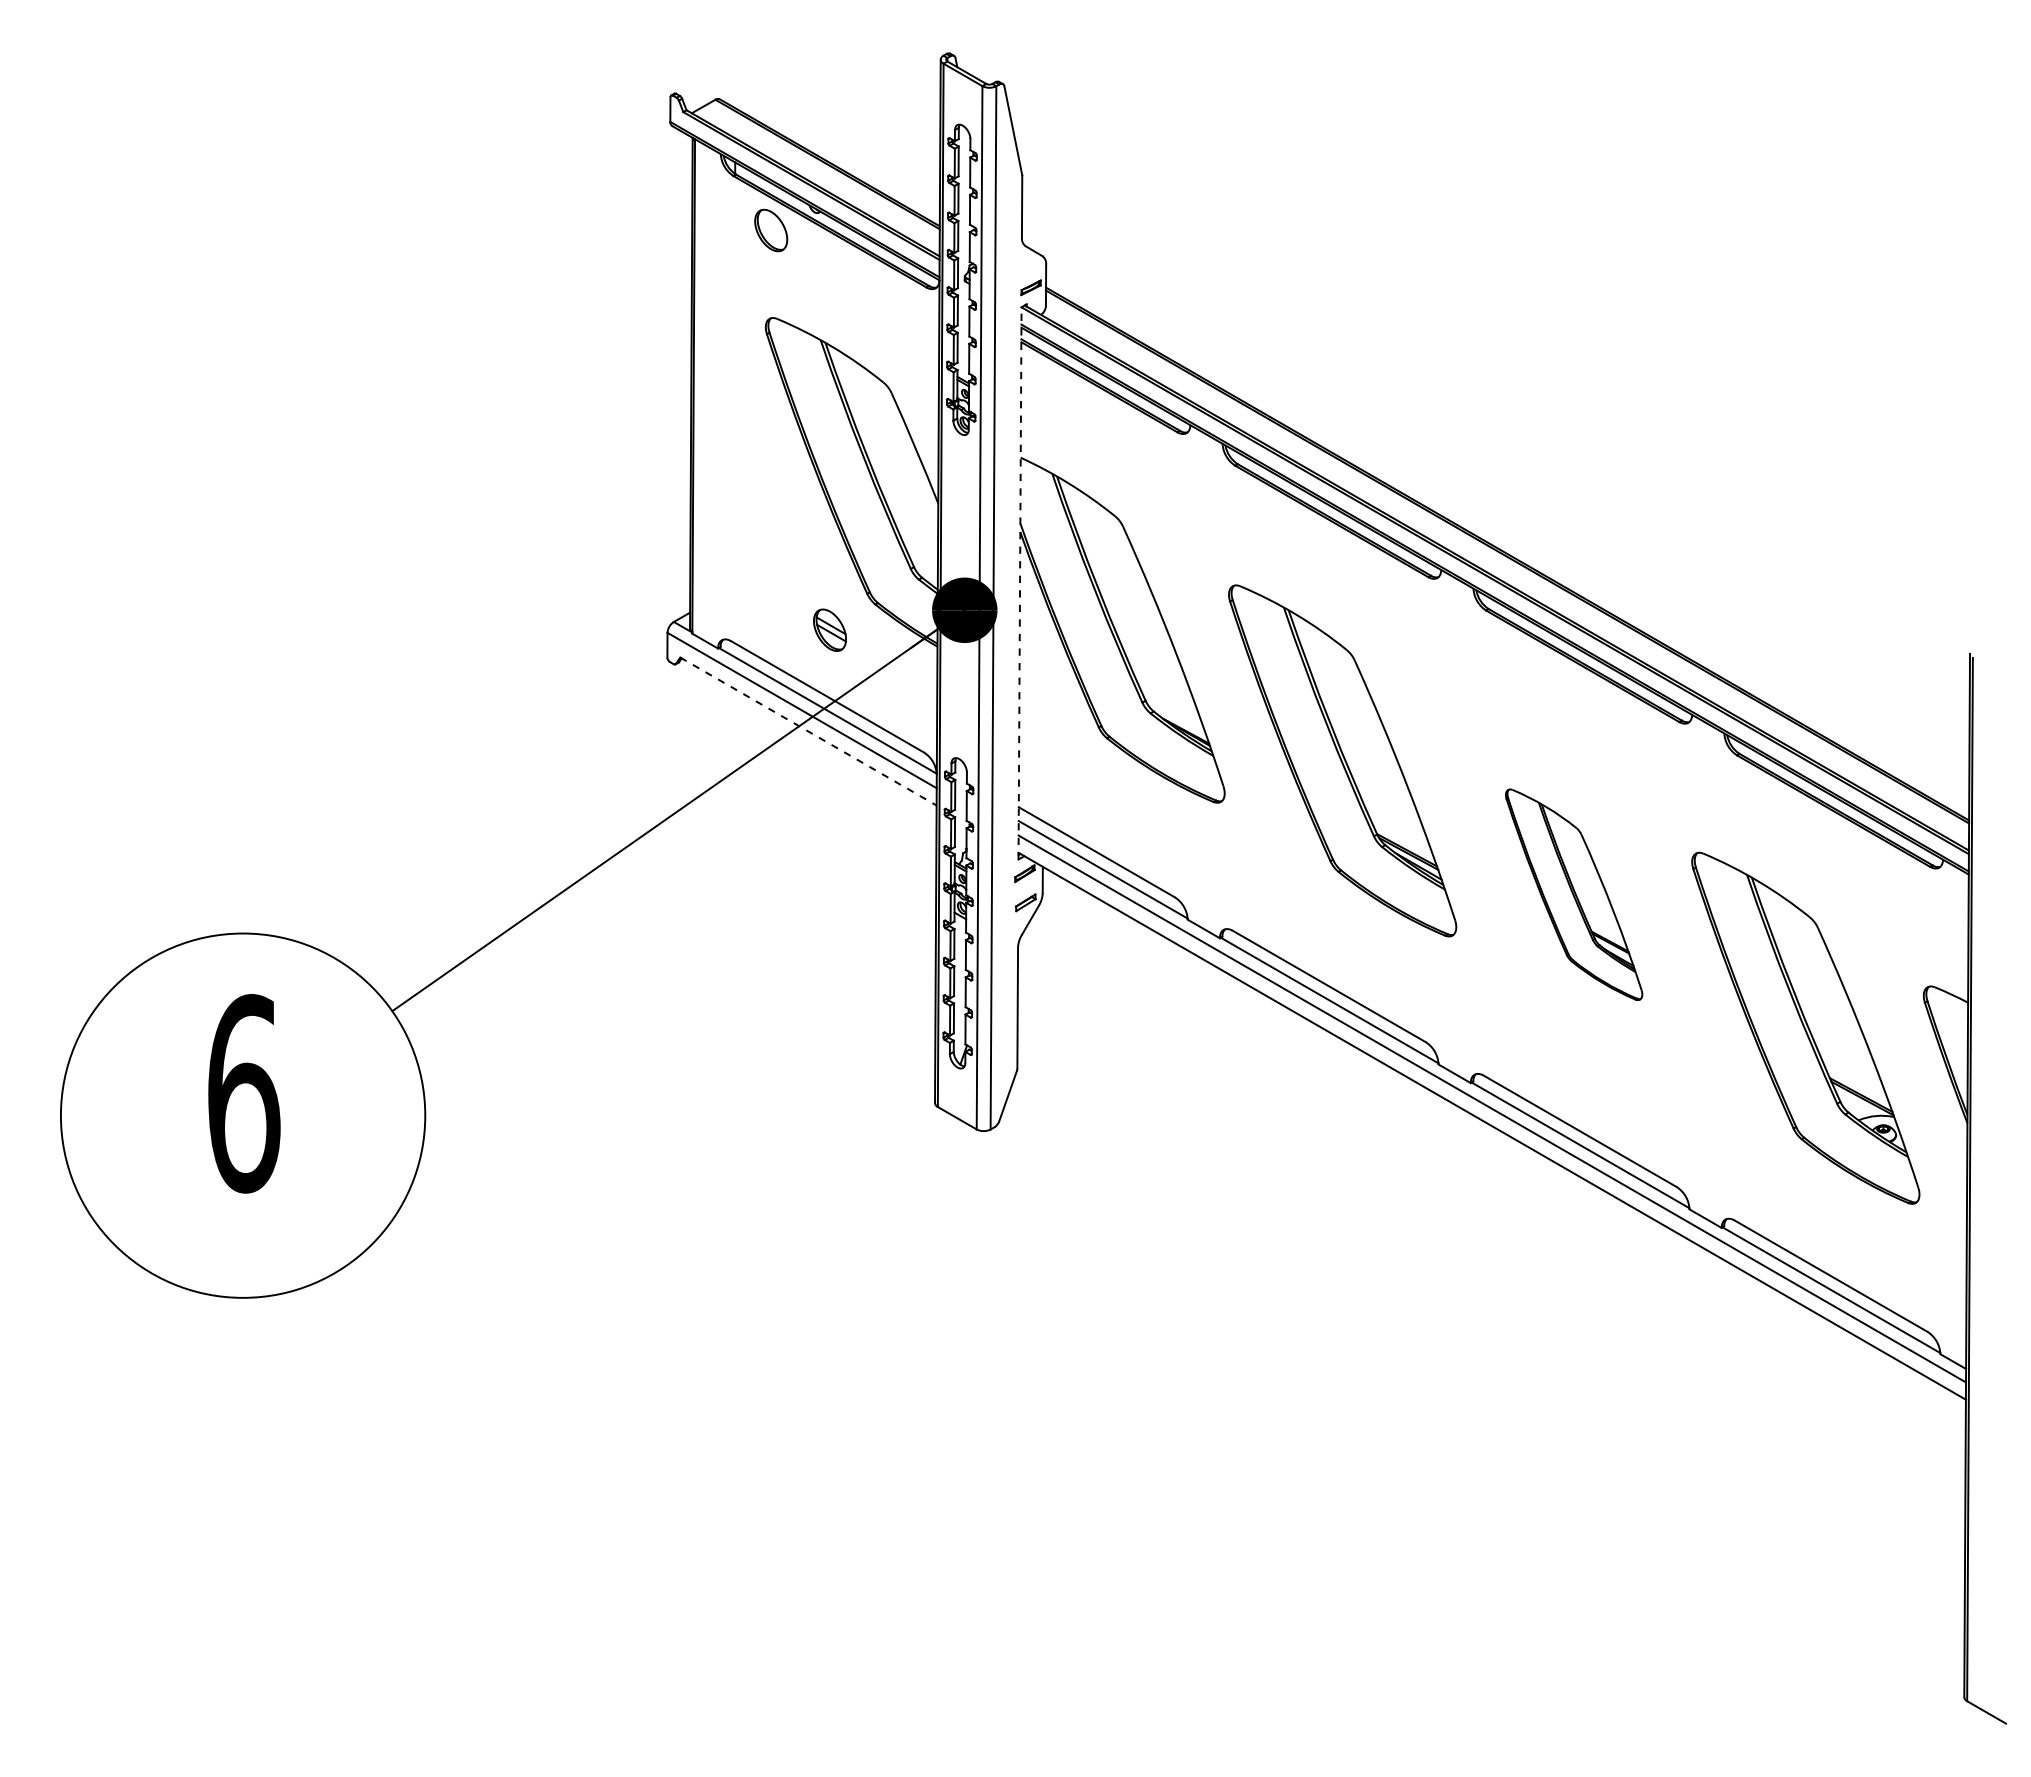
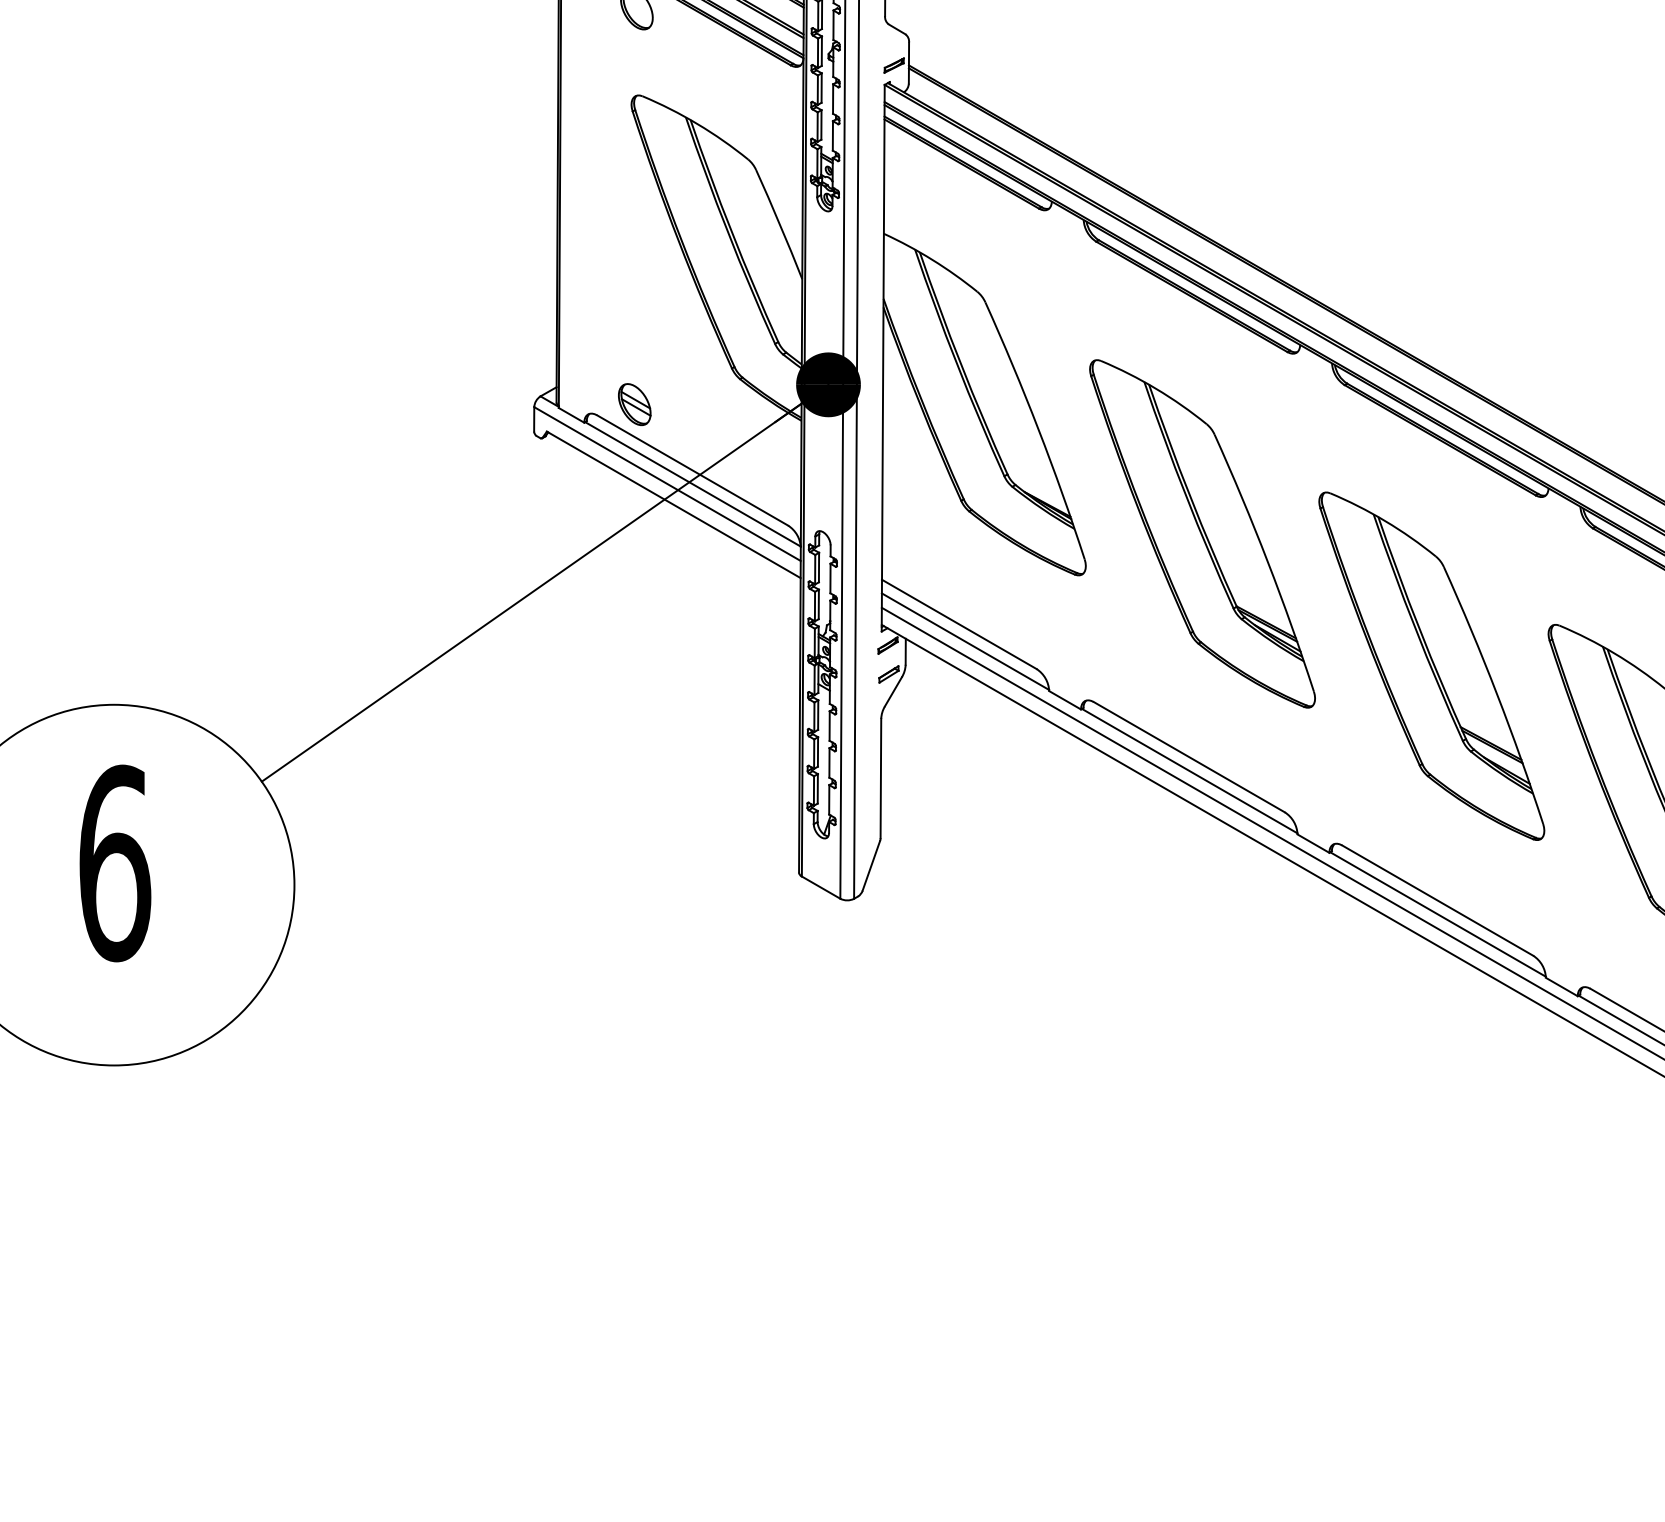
line: (1020, 582) -> (883, 357), dashed -> solid
part: (830, 629) -> (635, 403), moved
line: (808, 731) -> (673, 504), dashed -> solid
part: (1573, 894) -> (1431, 666), size x1.67

